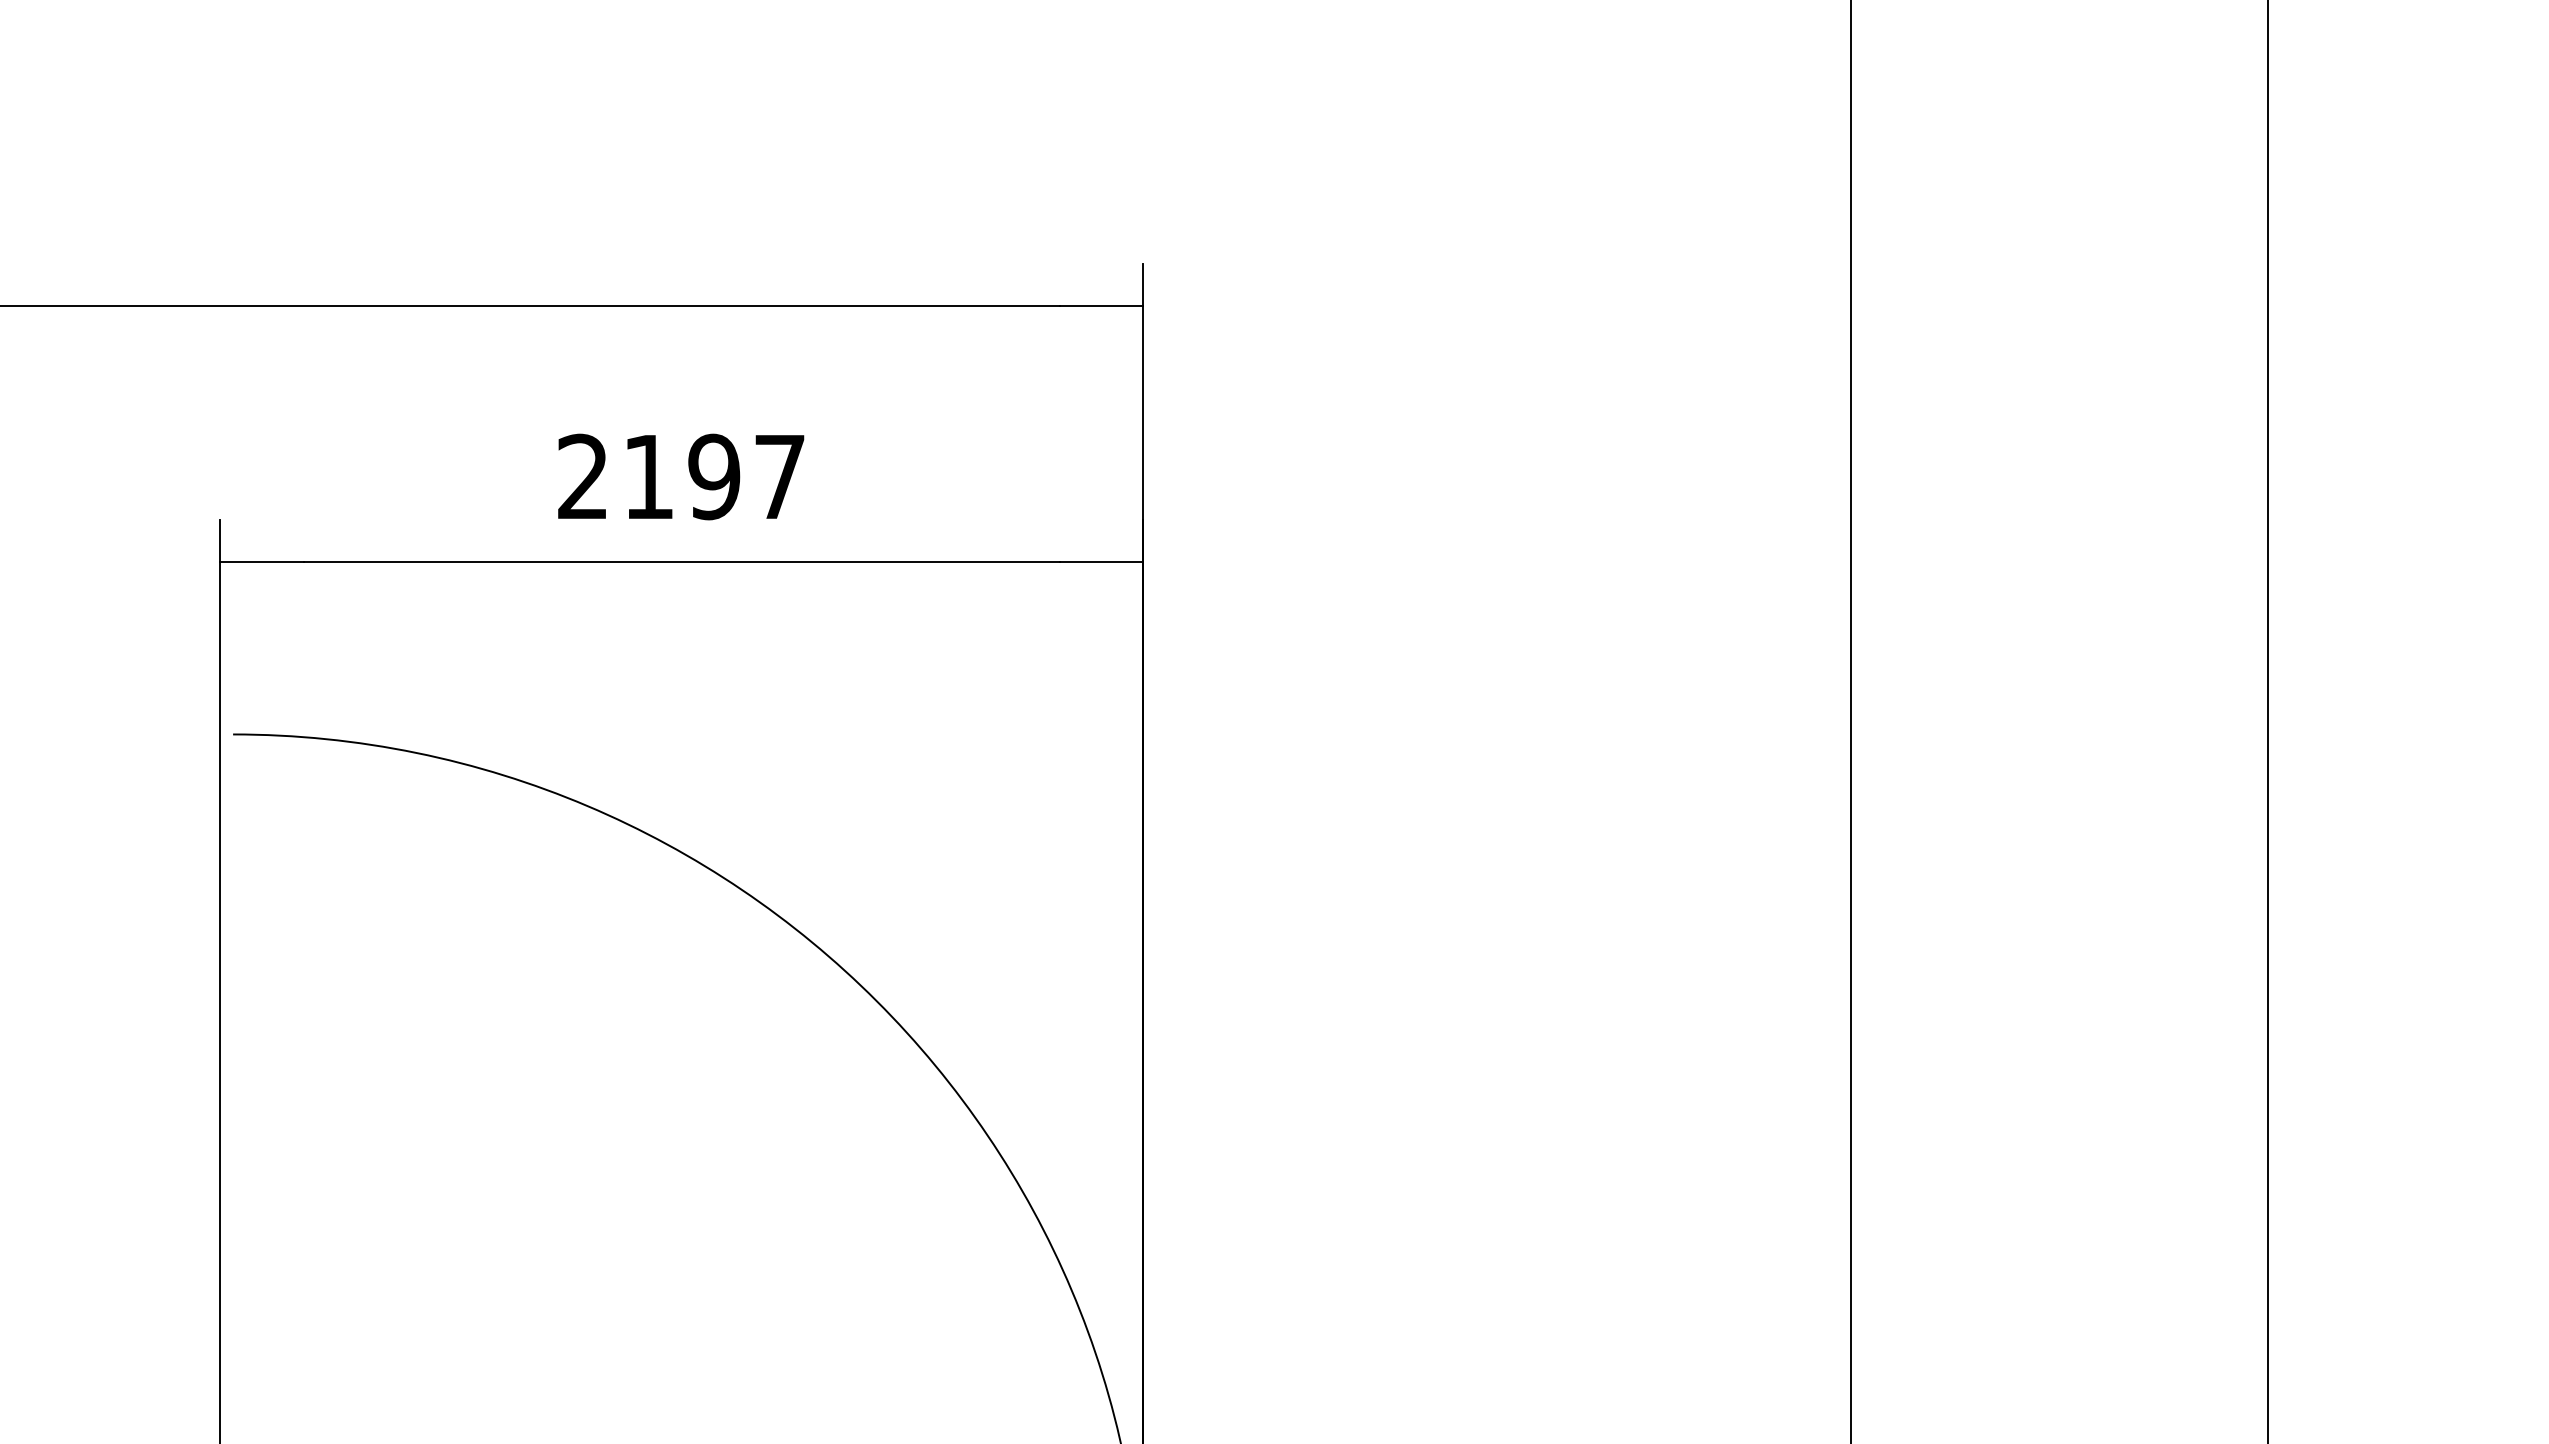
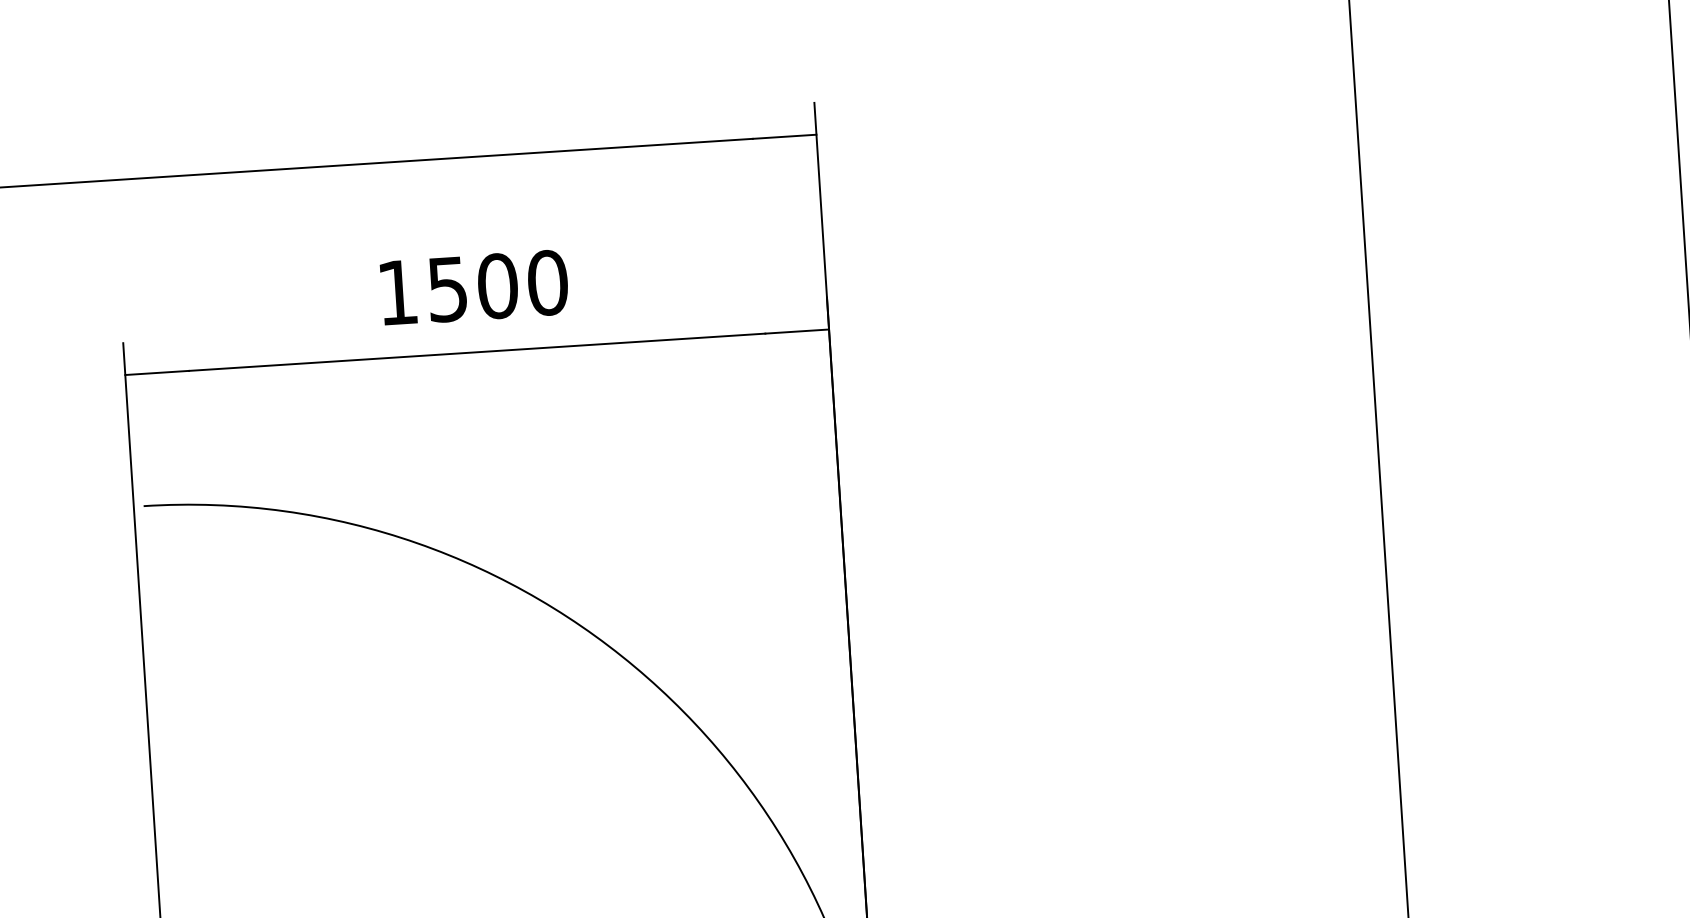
text: (682, 476) -> (473, 287), 2197 -> 1500

